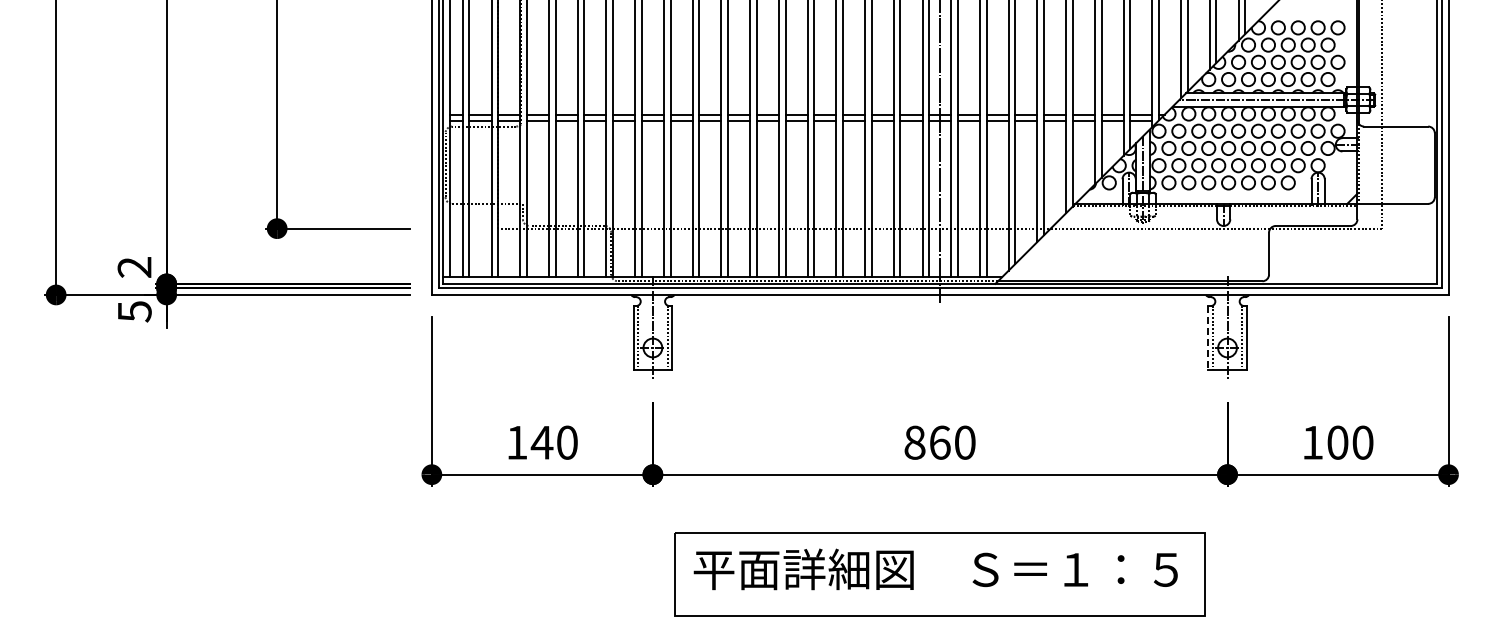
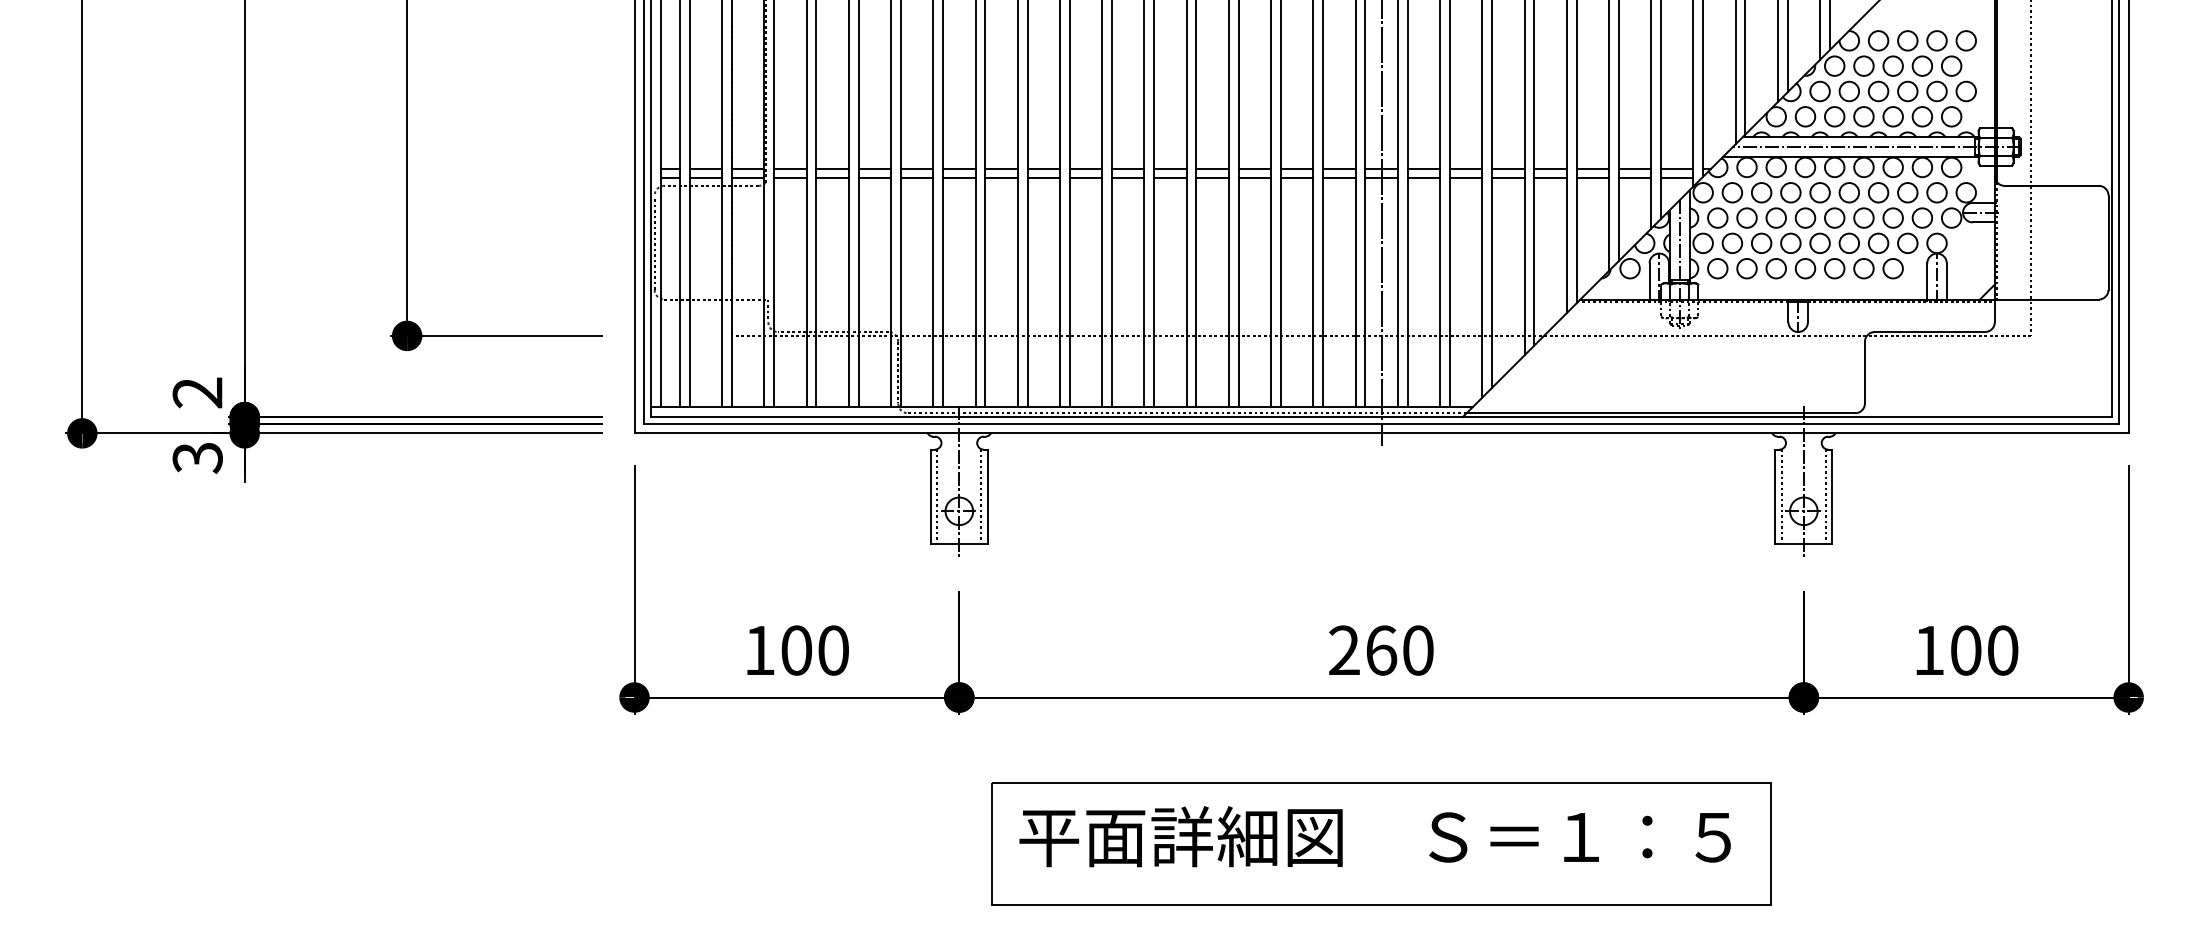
text: (133, 311) -> (195, 457), 5 -> 3
line: (1208, 338) -> (1775, 497), dashed -> solid
text: (541, 442) -> (795, 650), 140 -> 100
text: (914, 442) -> (1343, 650), 860 -> 260

